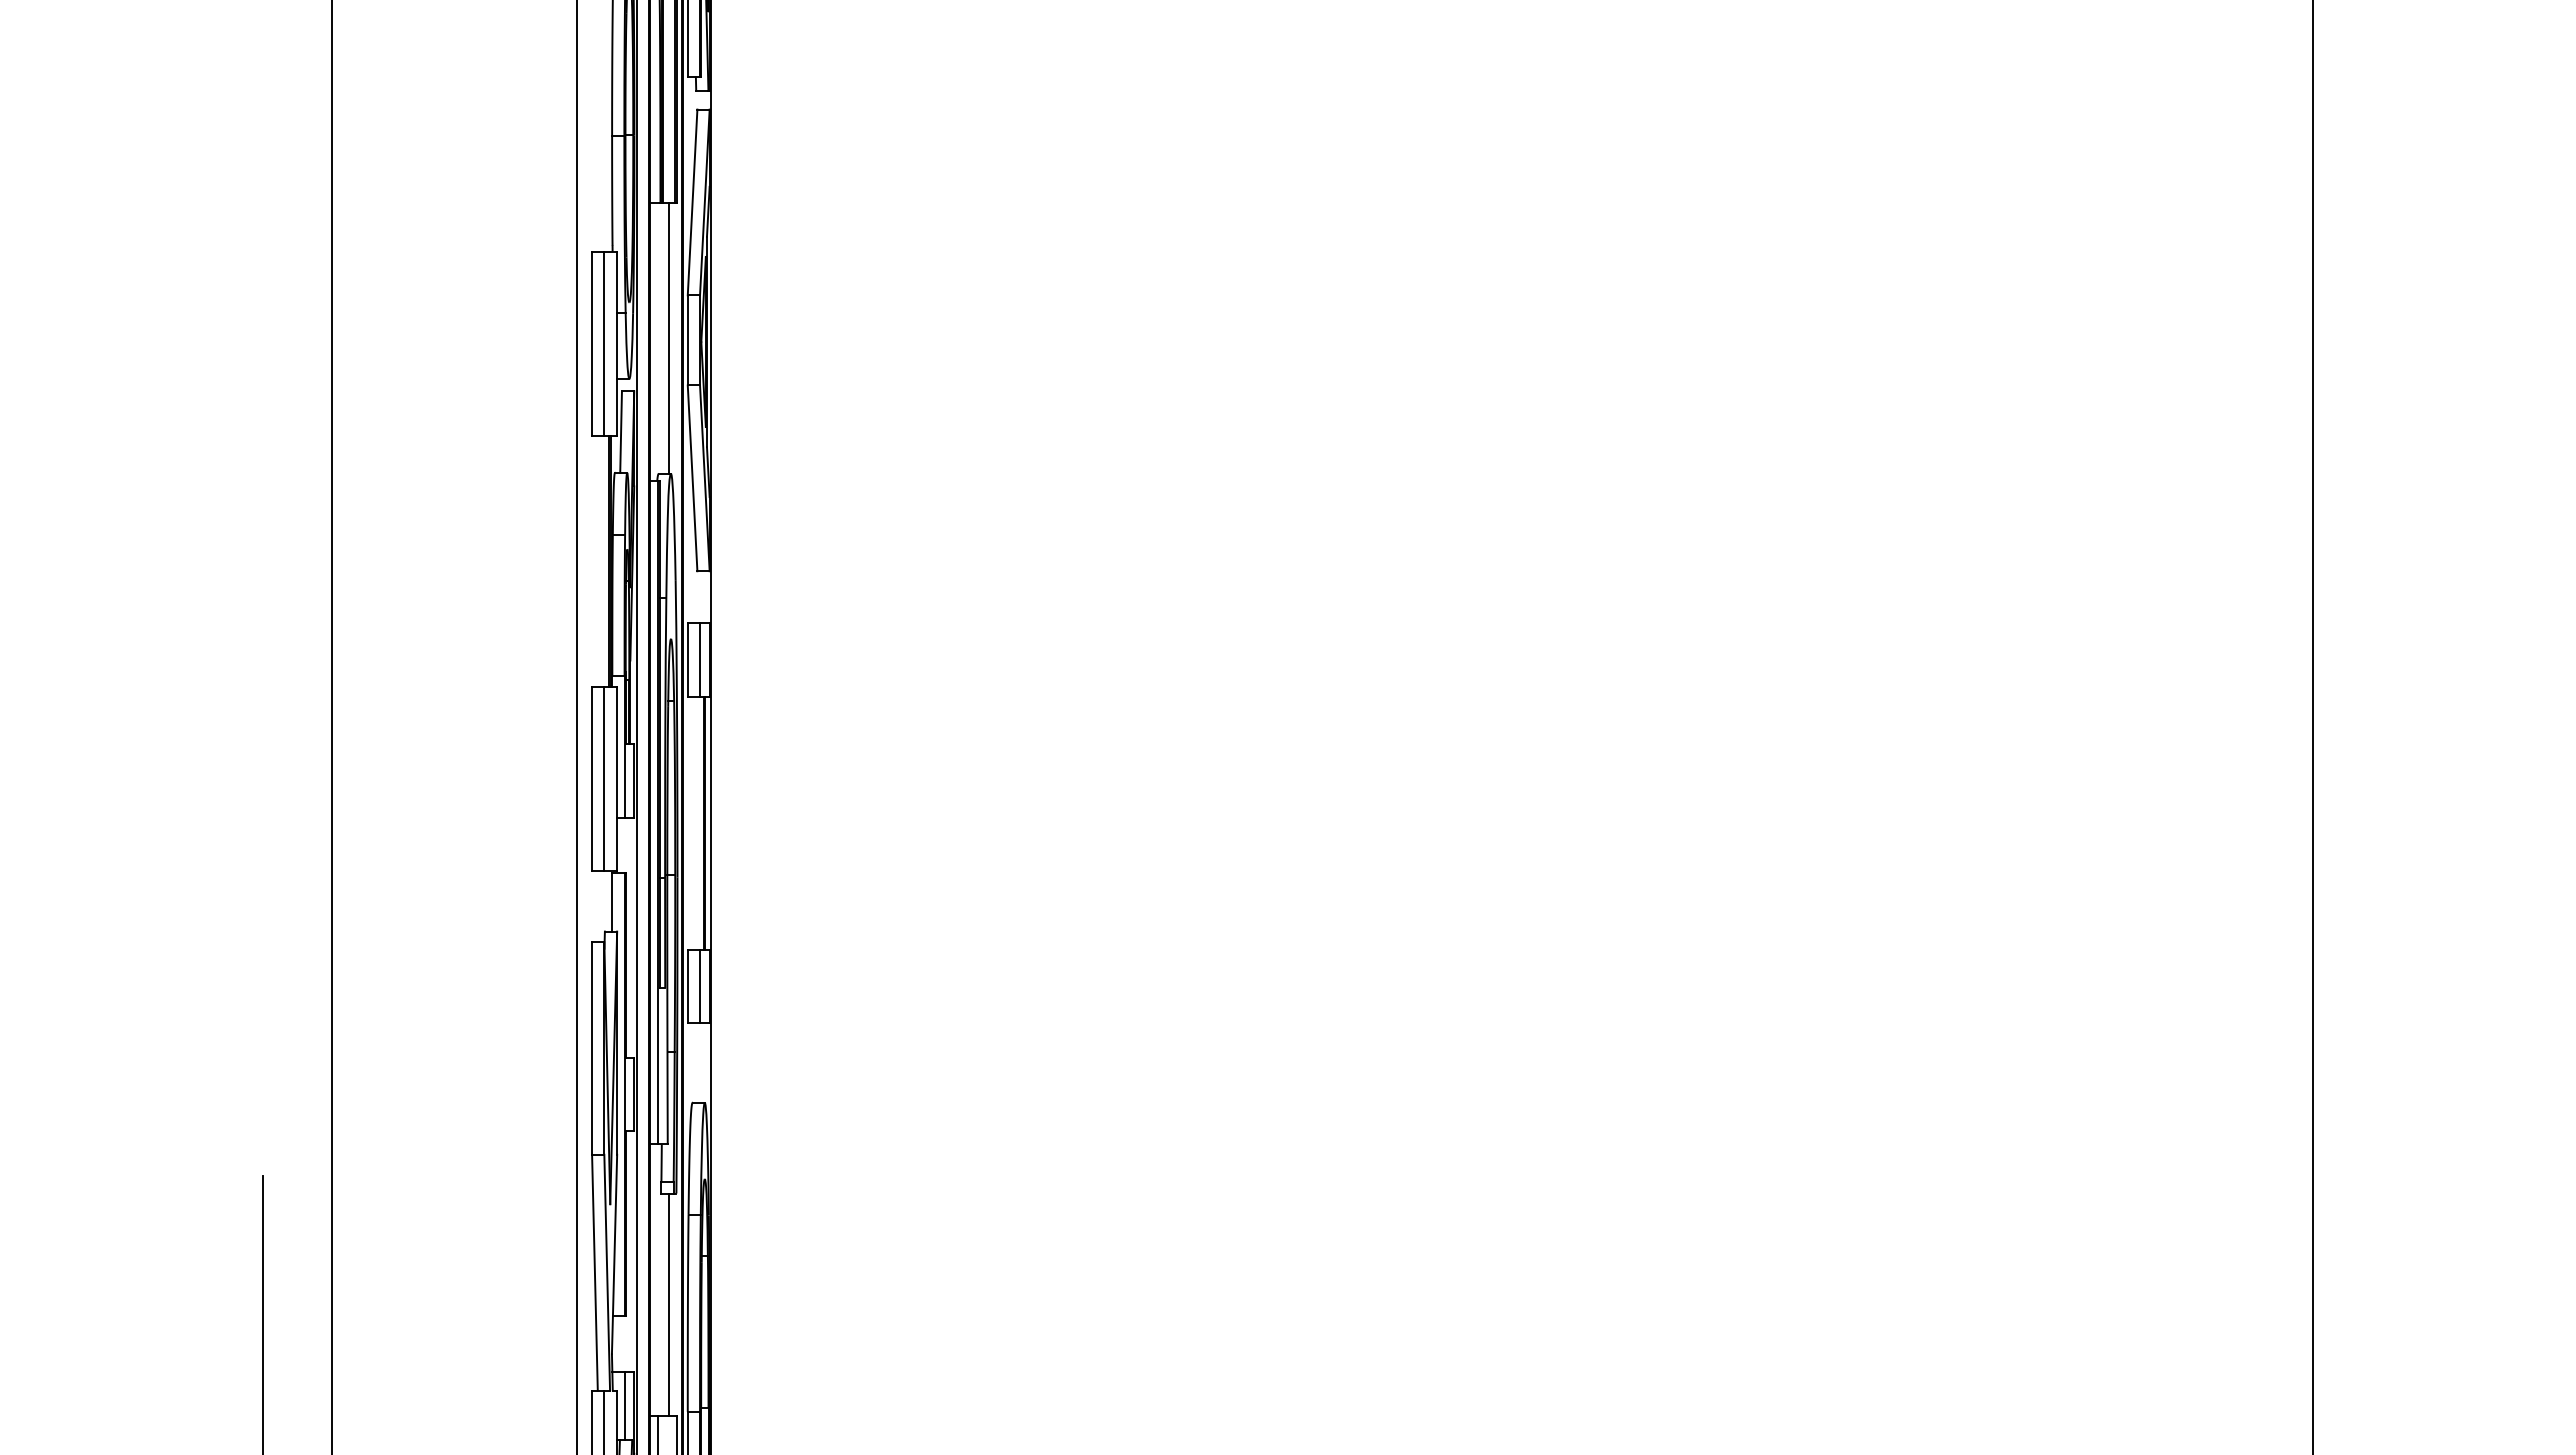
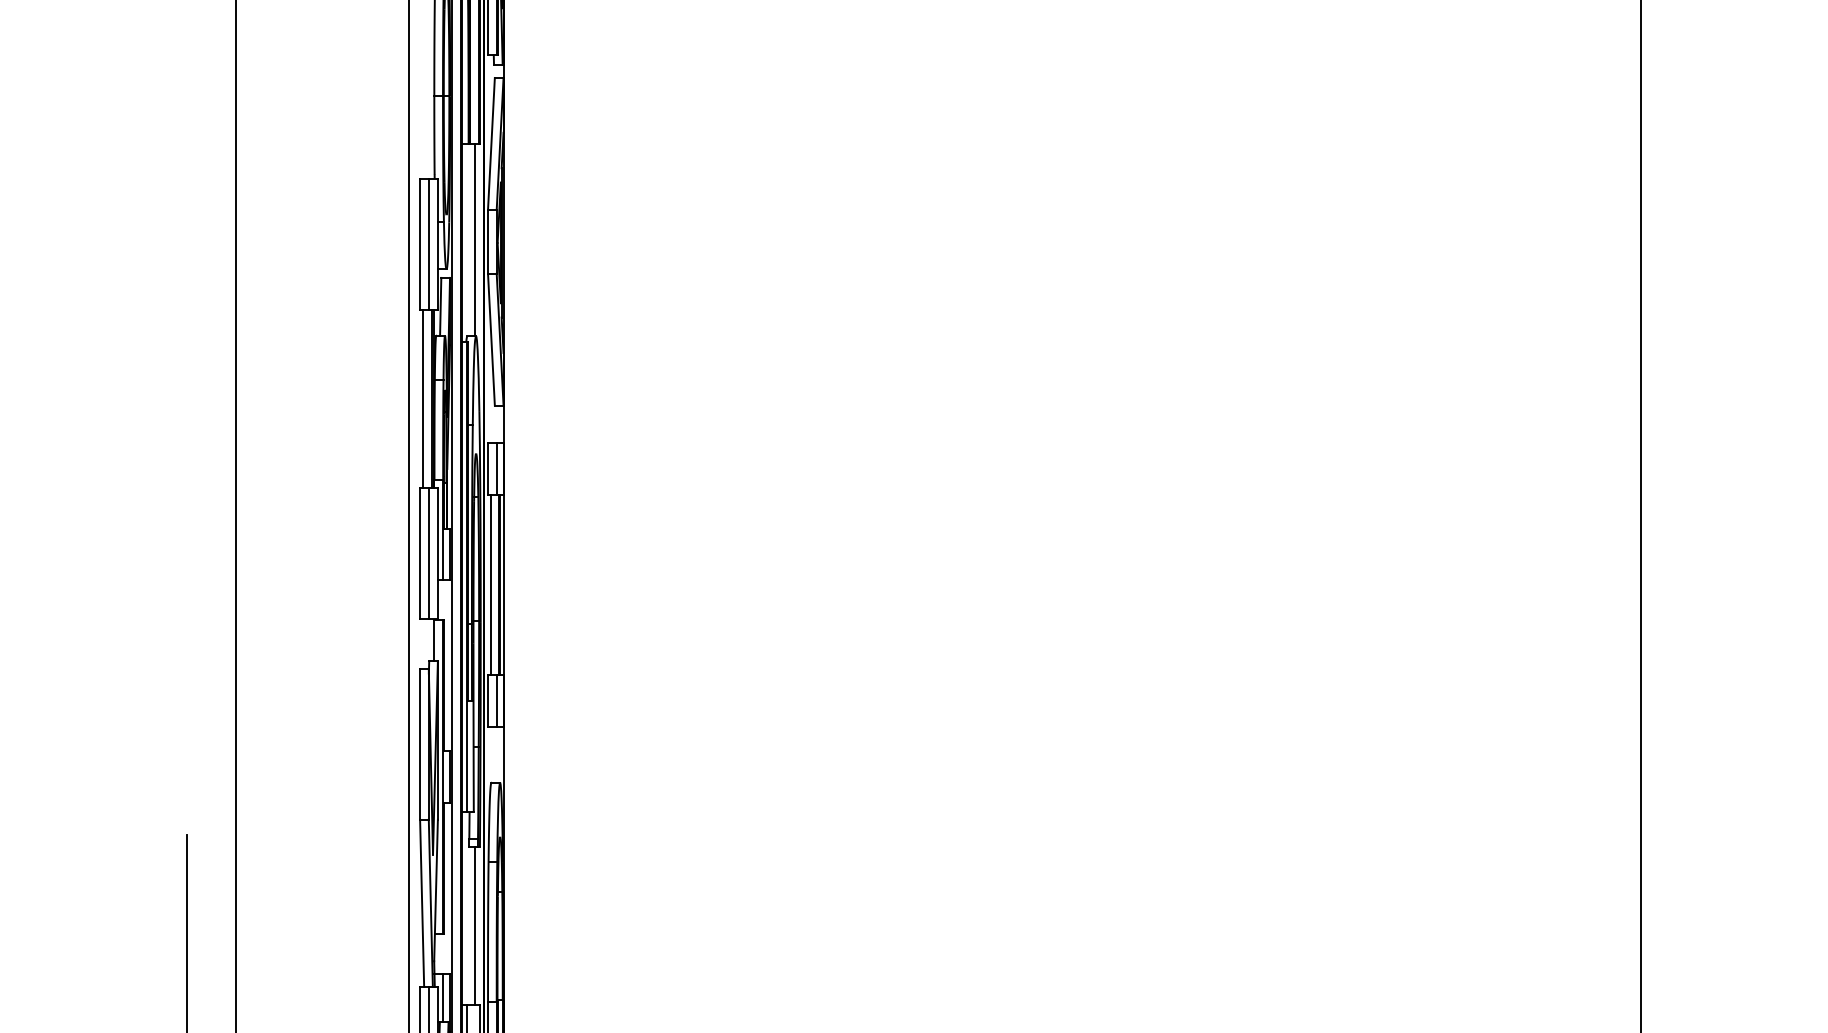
line: (596, 561) -> (423, 398), added
line: (691, 823) -> (490, 584), added

